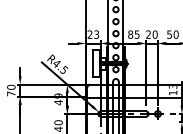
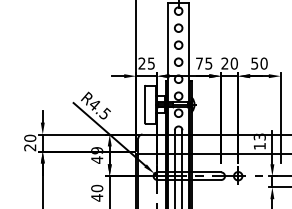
text: (96, 33) -> (151, 62), 23 -> 25
text: (130, 34) -> (199, 63), 85 -> 75
text: (11, 93) -> (30, 147), 70 -> 20

